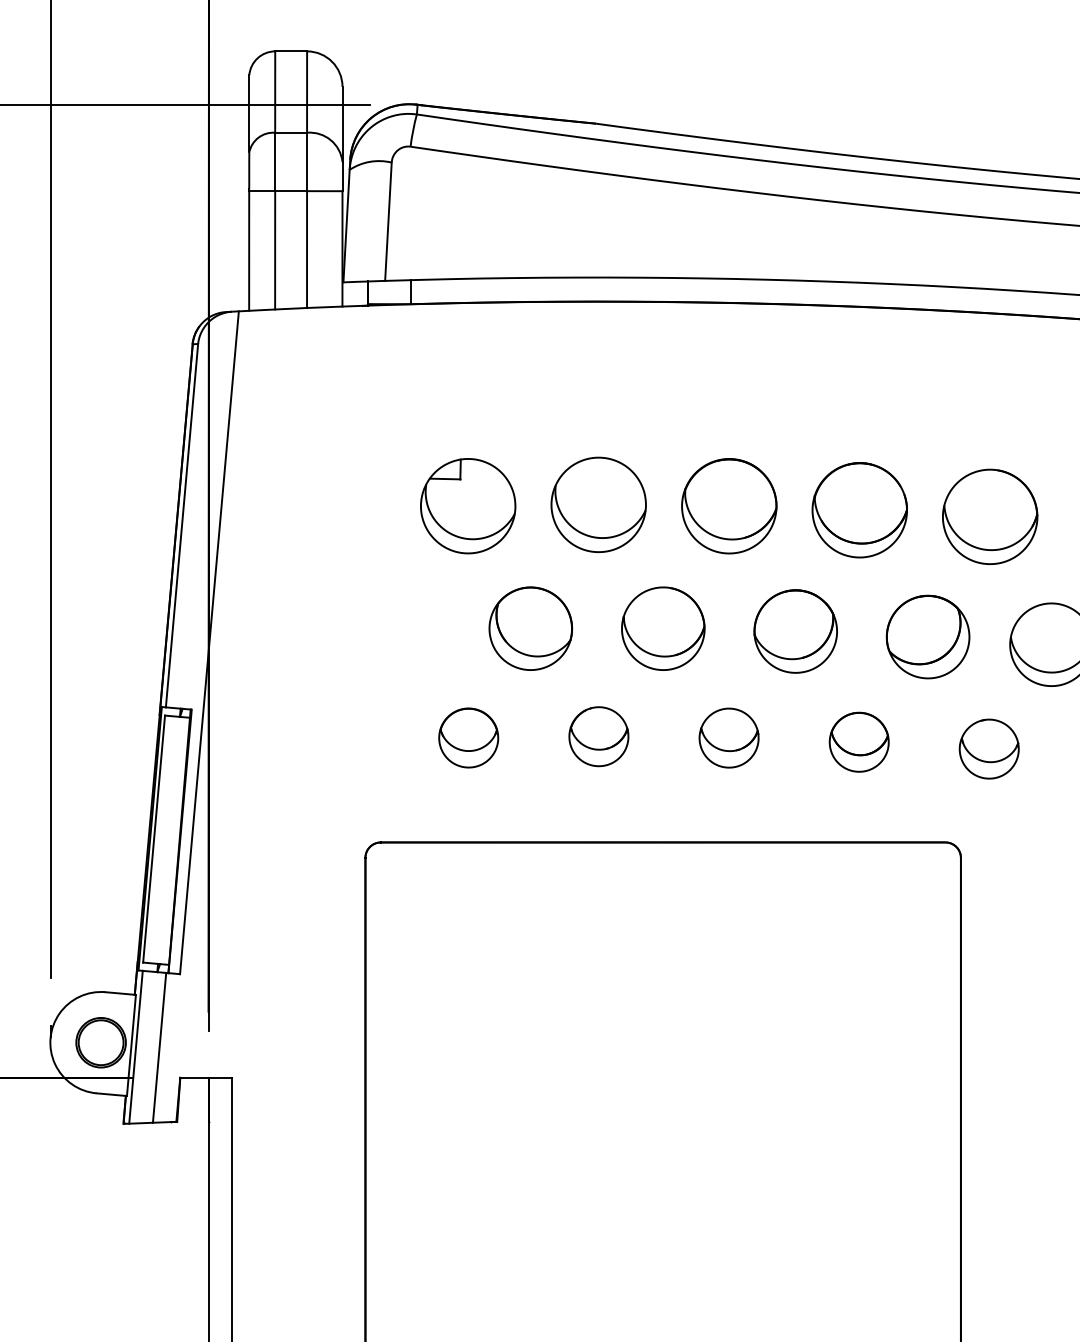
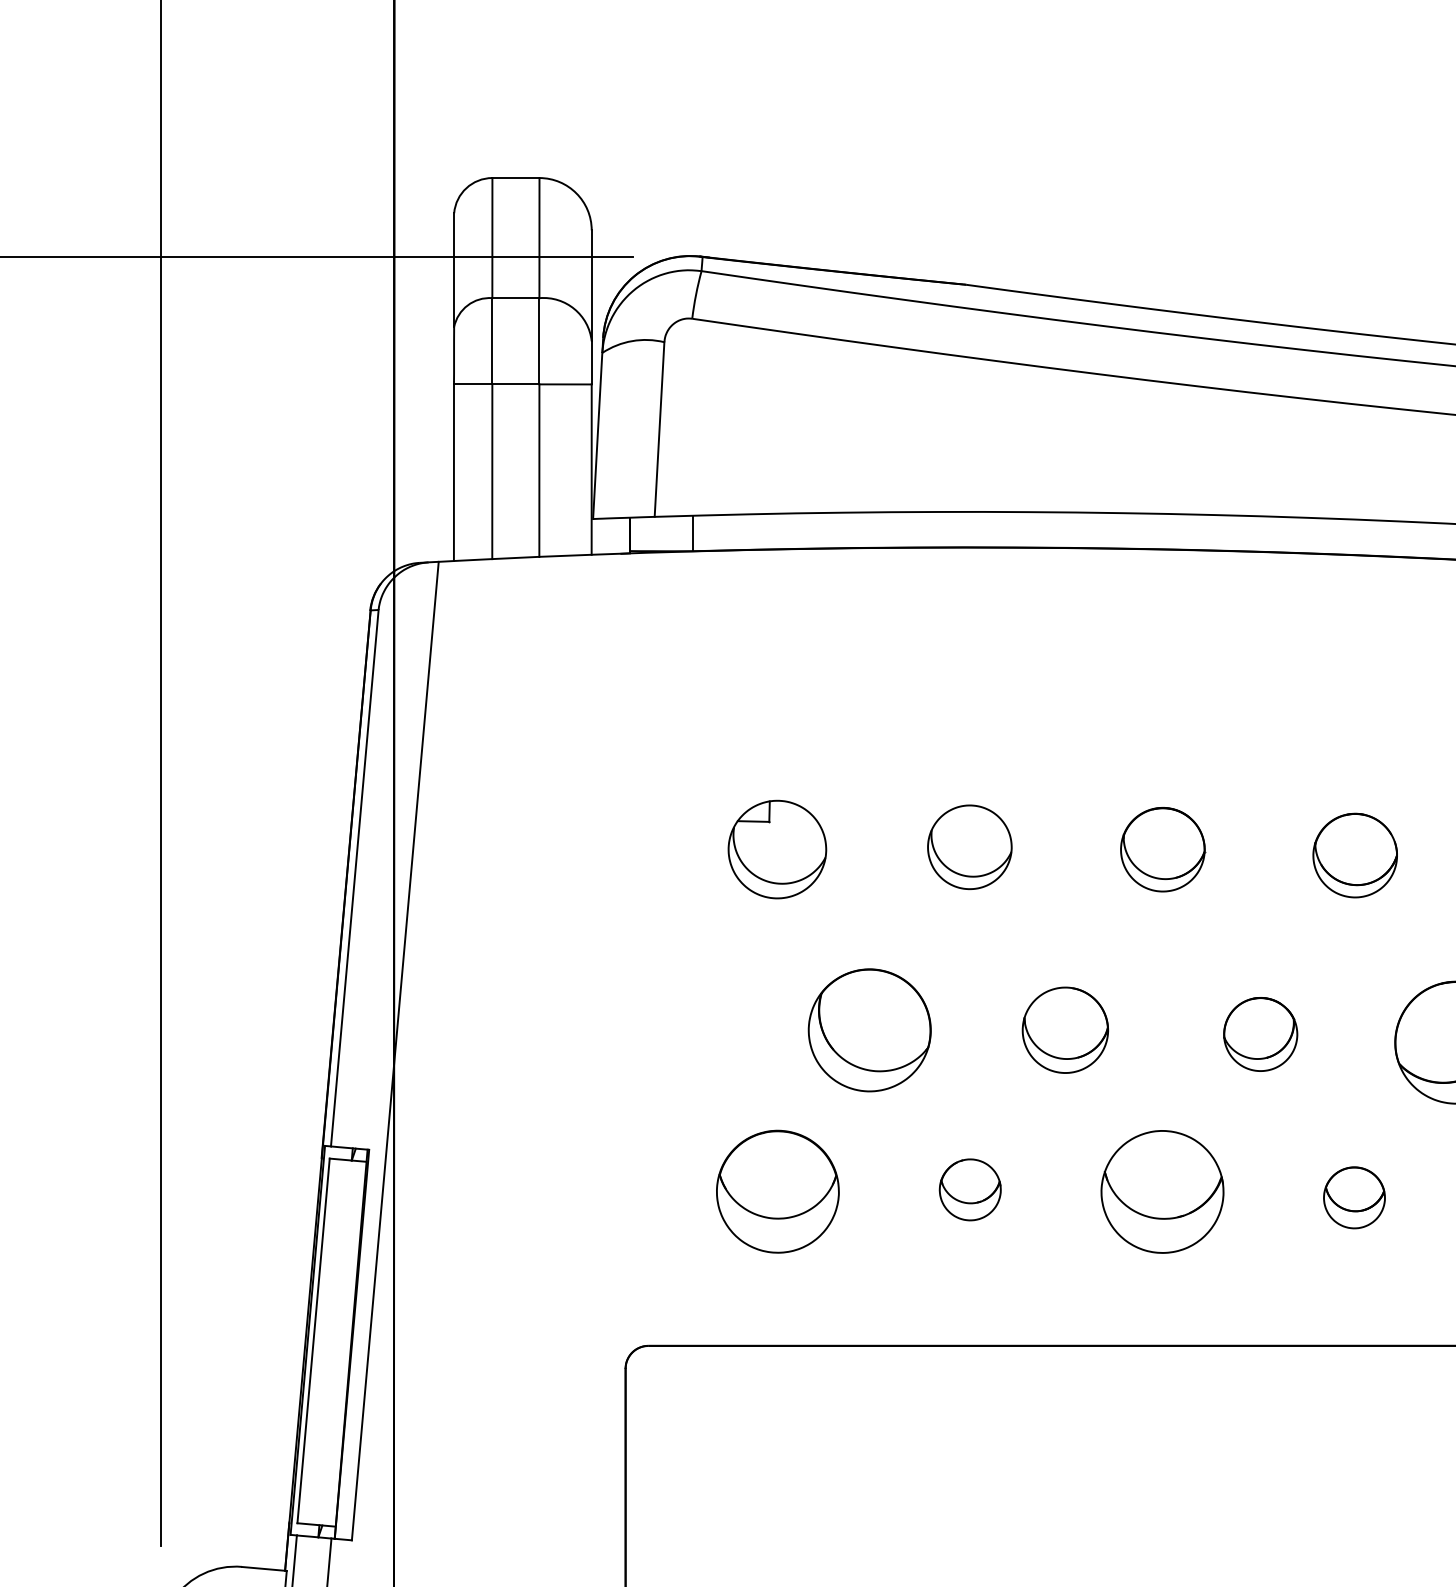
part: (598, 504) -> (969, 846), size x0.6
part: (468, 506) -> (777, 849), size x0.7
part: (729, 506) -> (1163, 849), size x0.6
part: (859, 510) -> (1354, 855), size x0.6
part: (663, 628) -> (1065, 1030), size x0.7
part: (795, 631) -> (1260, 1034), size x0.6
part: (598, 736) -> (969, 1189), size x0.7
part: (468, 737) -> (777, 1190), size x1.4
part: (728, 737) -> (1161, 1190), size x1.4
part: (858, 741) -> (1353, 1196), size x0.7

